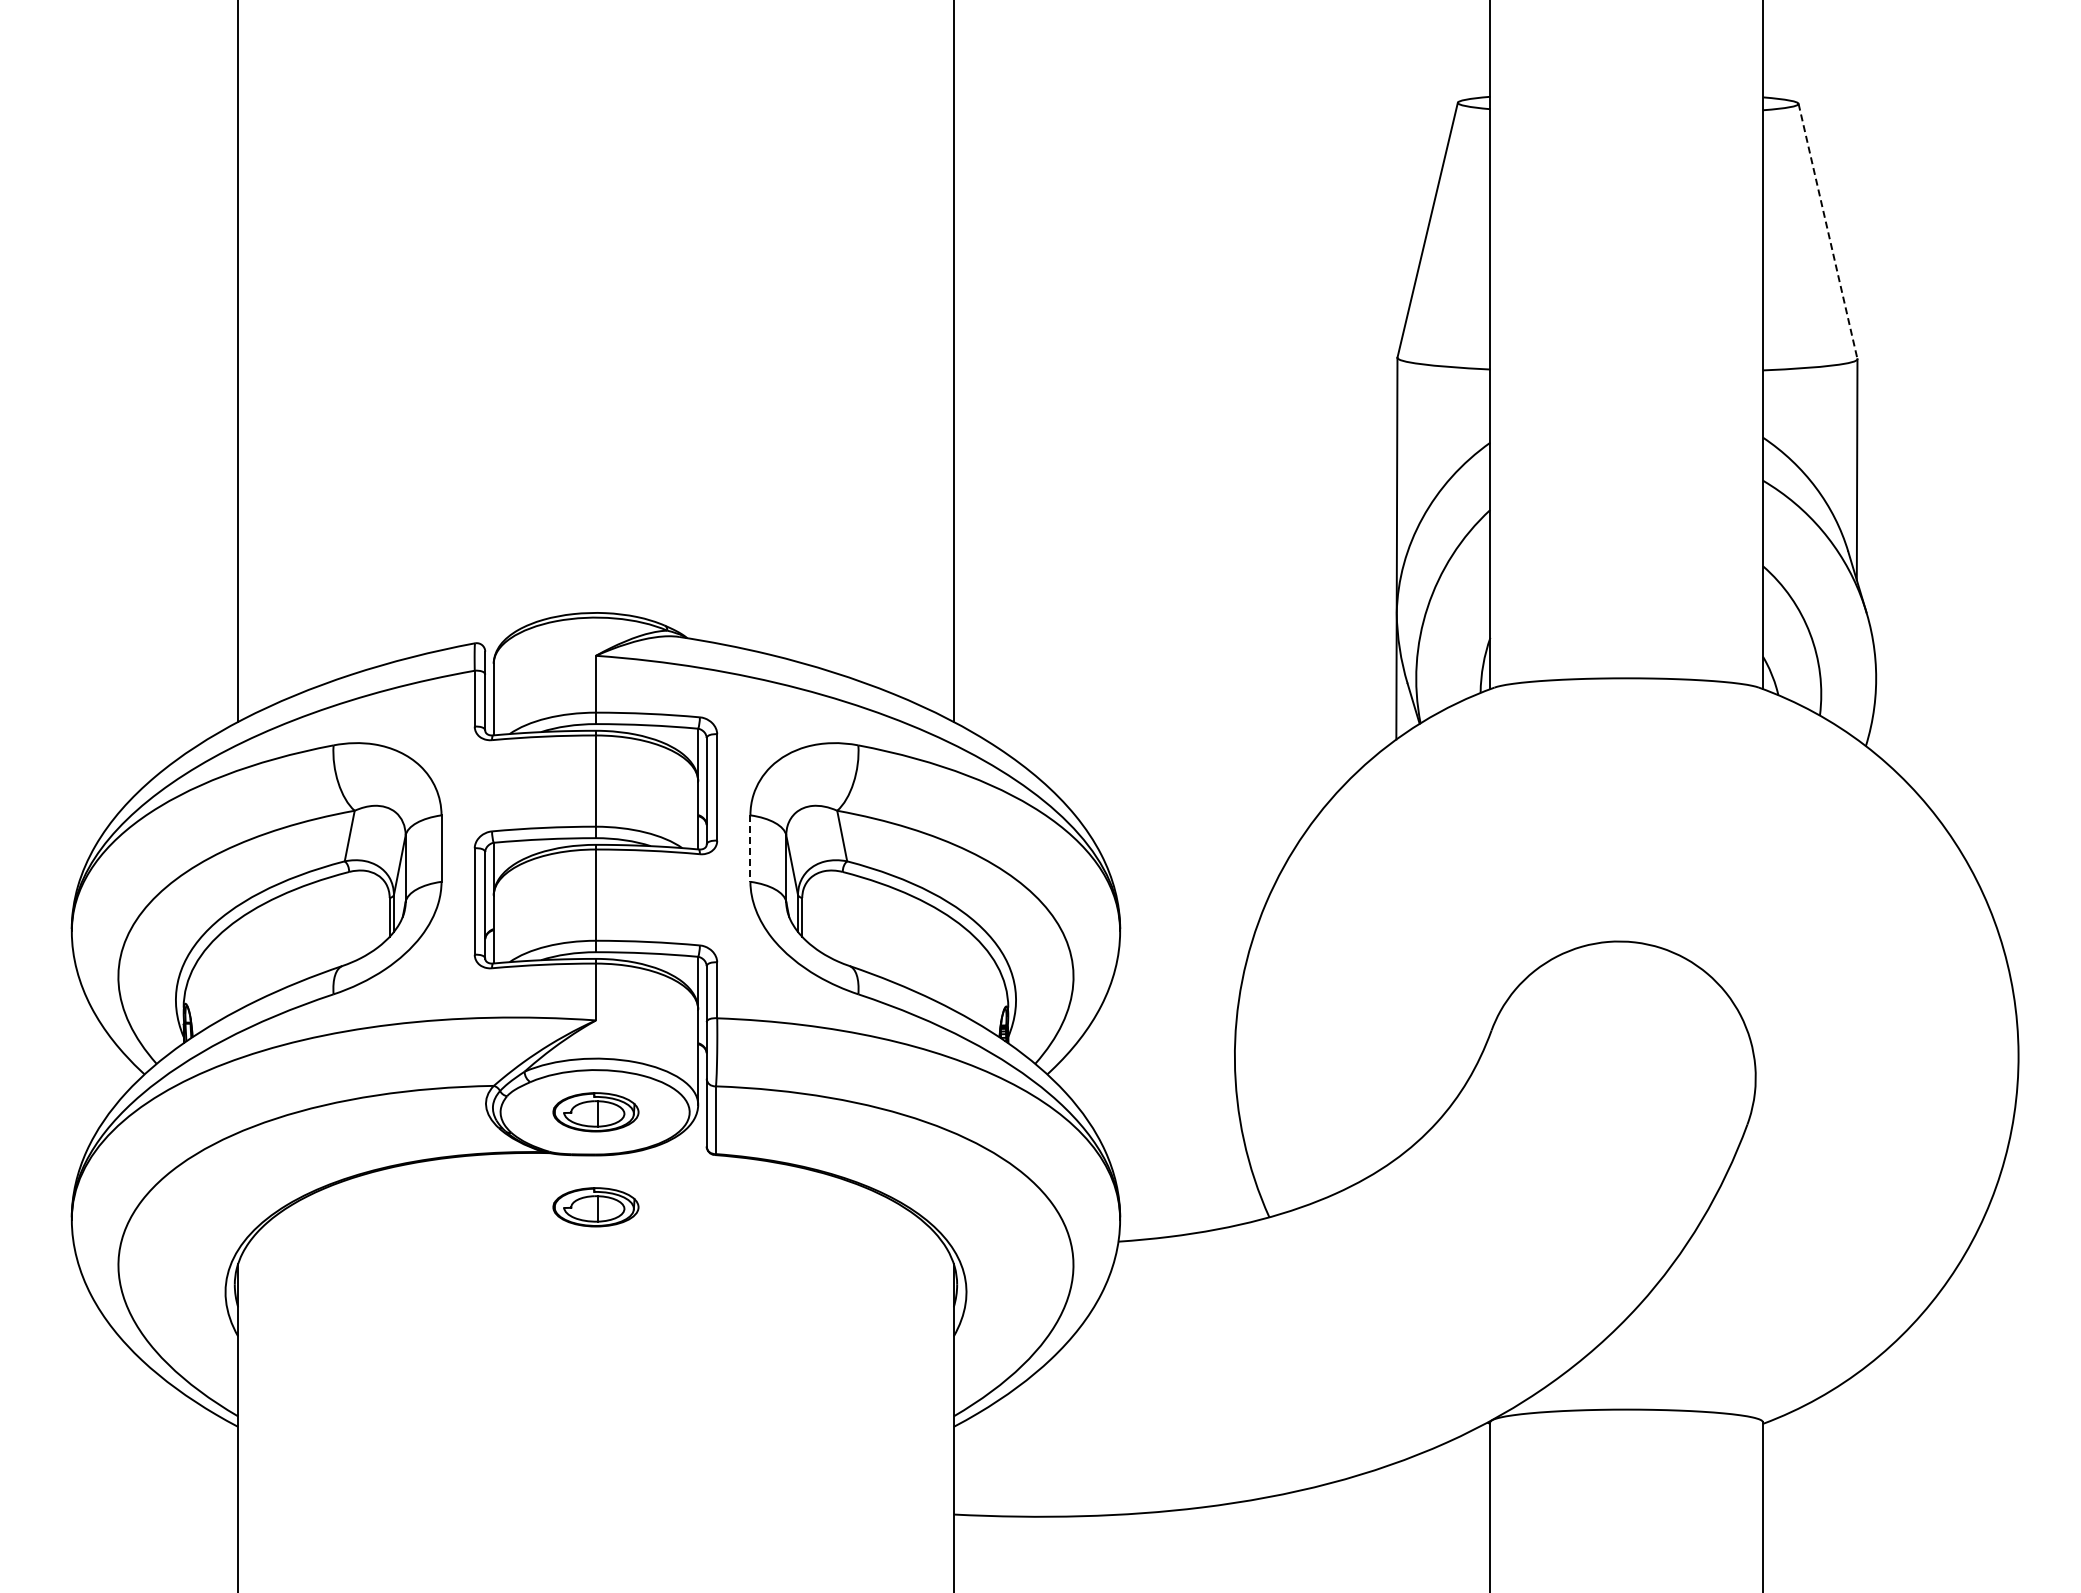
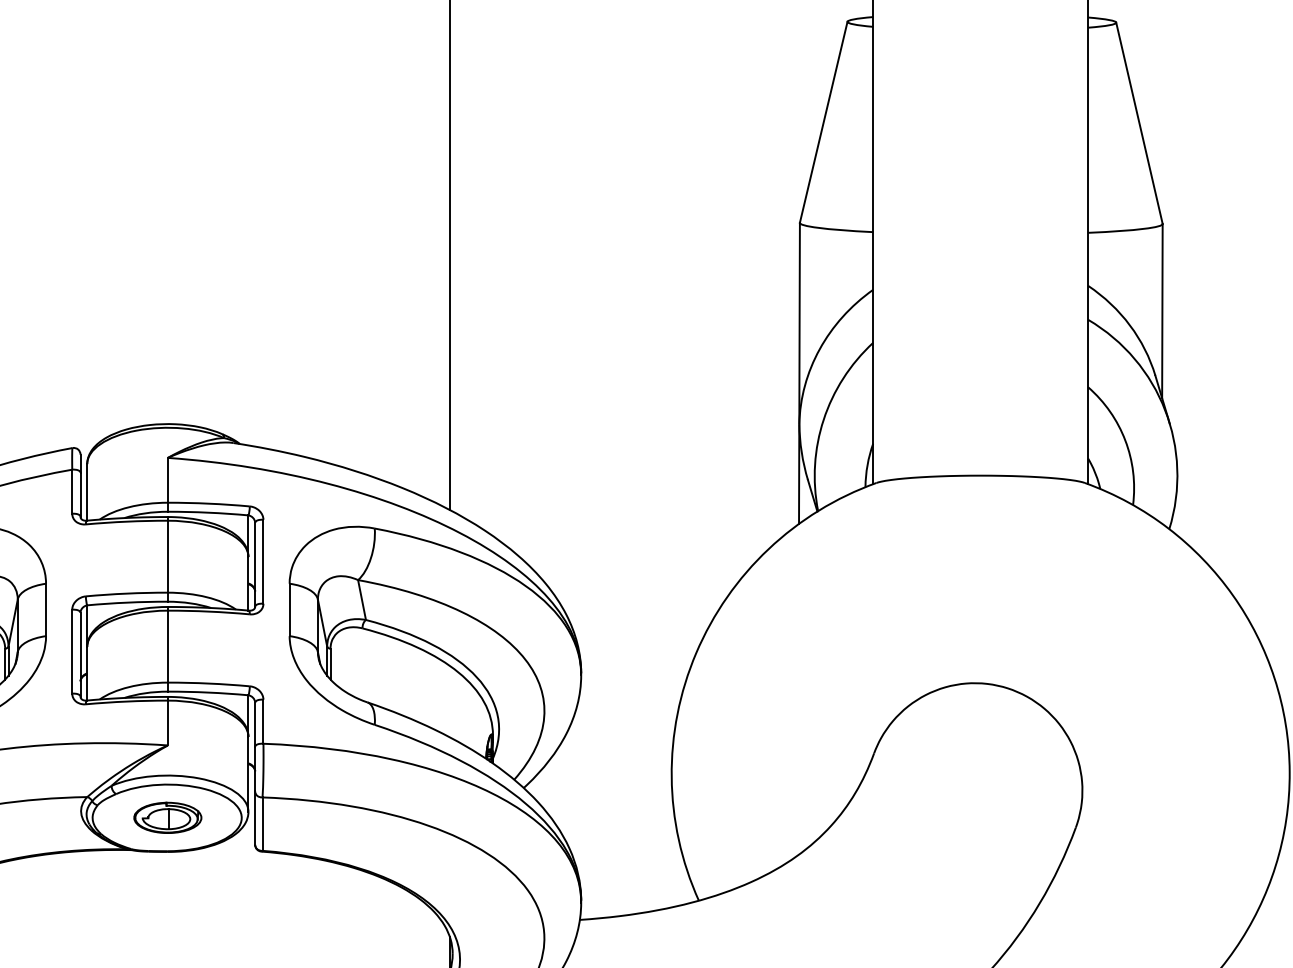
line: (1828, 231) -> (1139, 123), dashed -> solid
line: (750, 849) -> (289, 610), dashed -> solid
part: (595, 1207) -> (167, 892), removed

